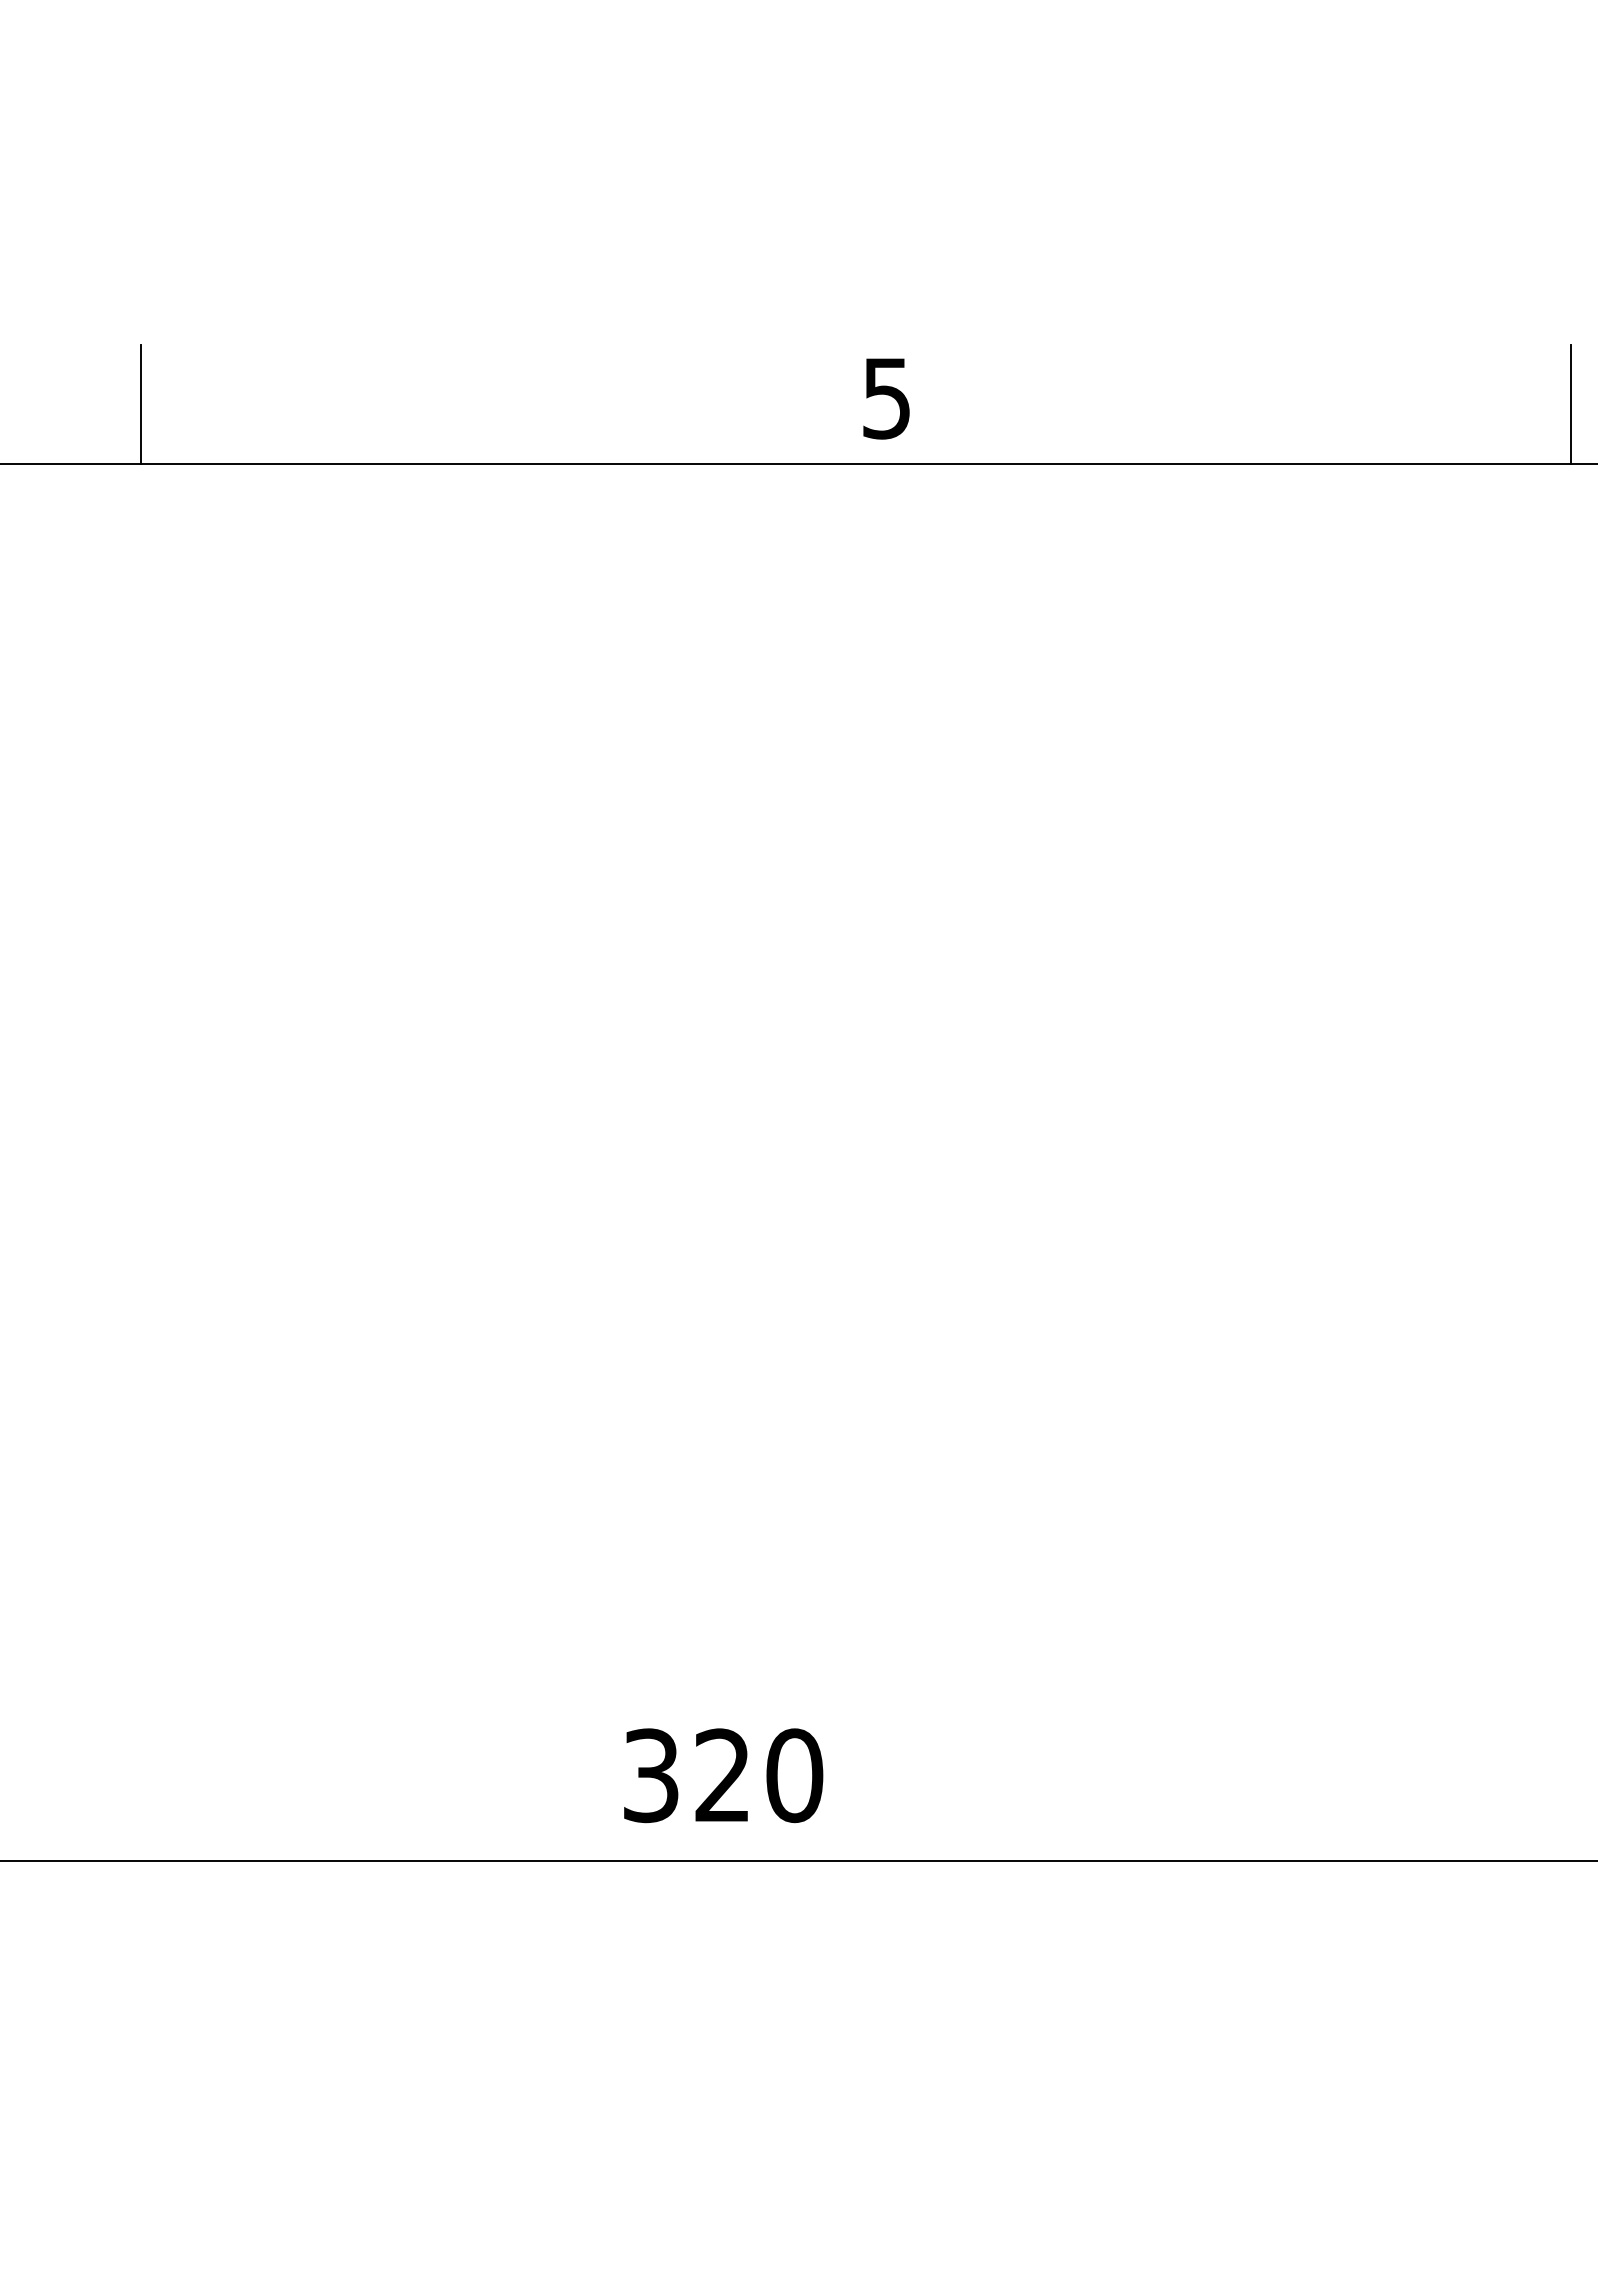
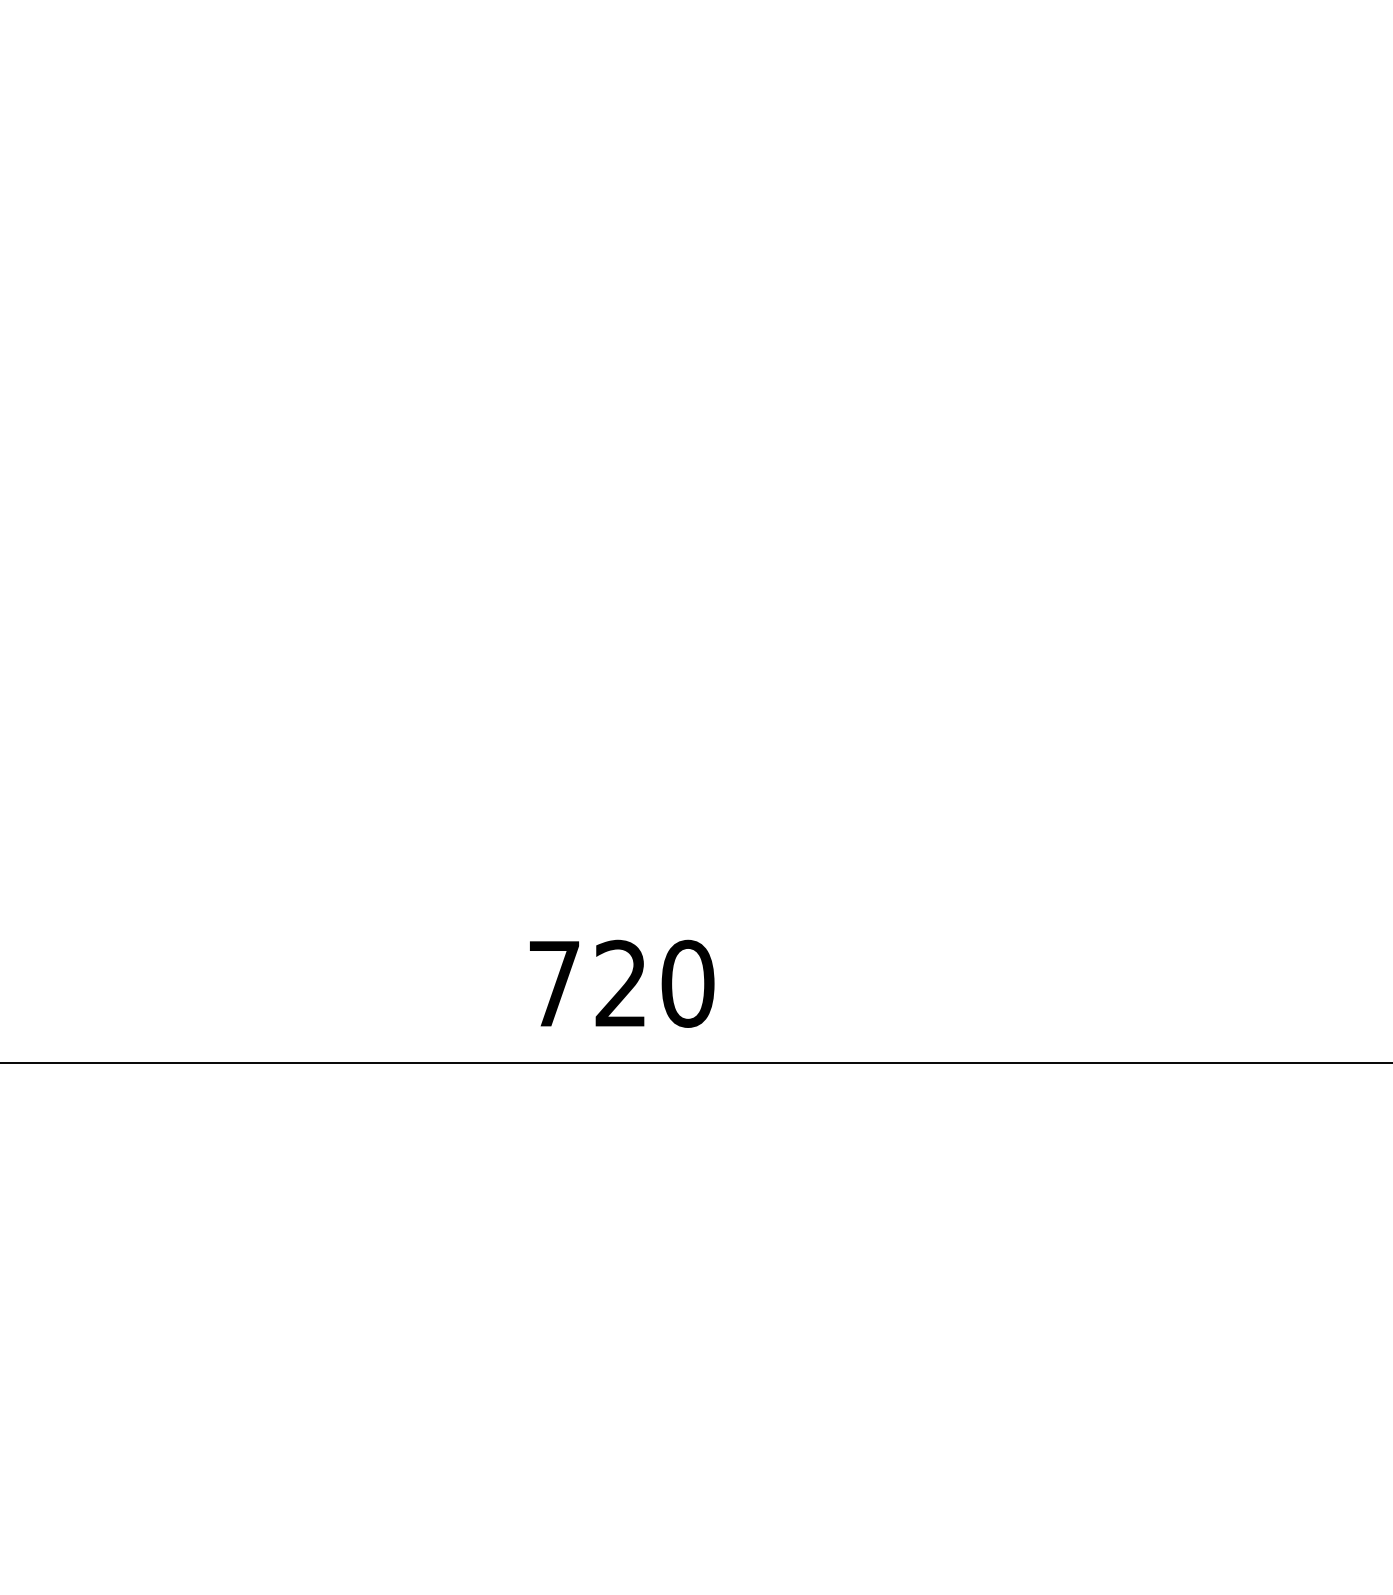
text: (651, 1775) -> (554, 983), 320 -> 720

